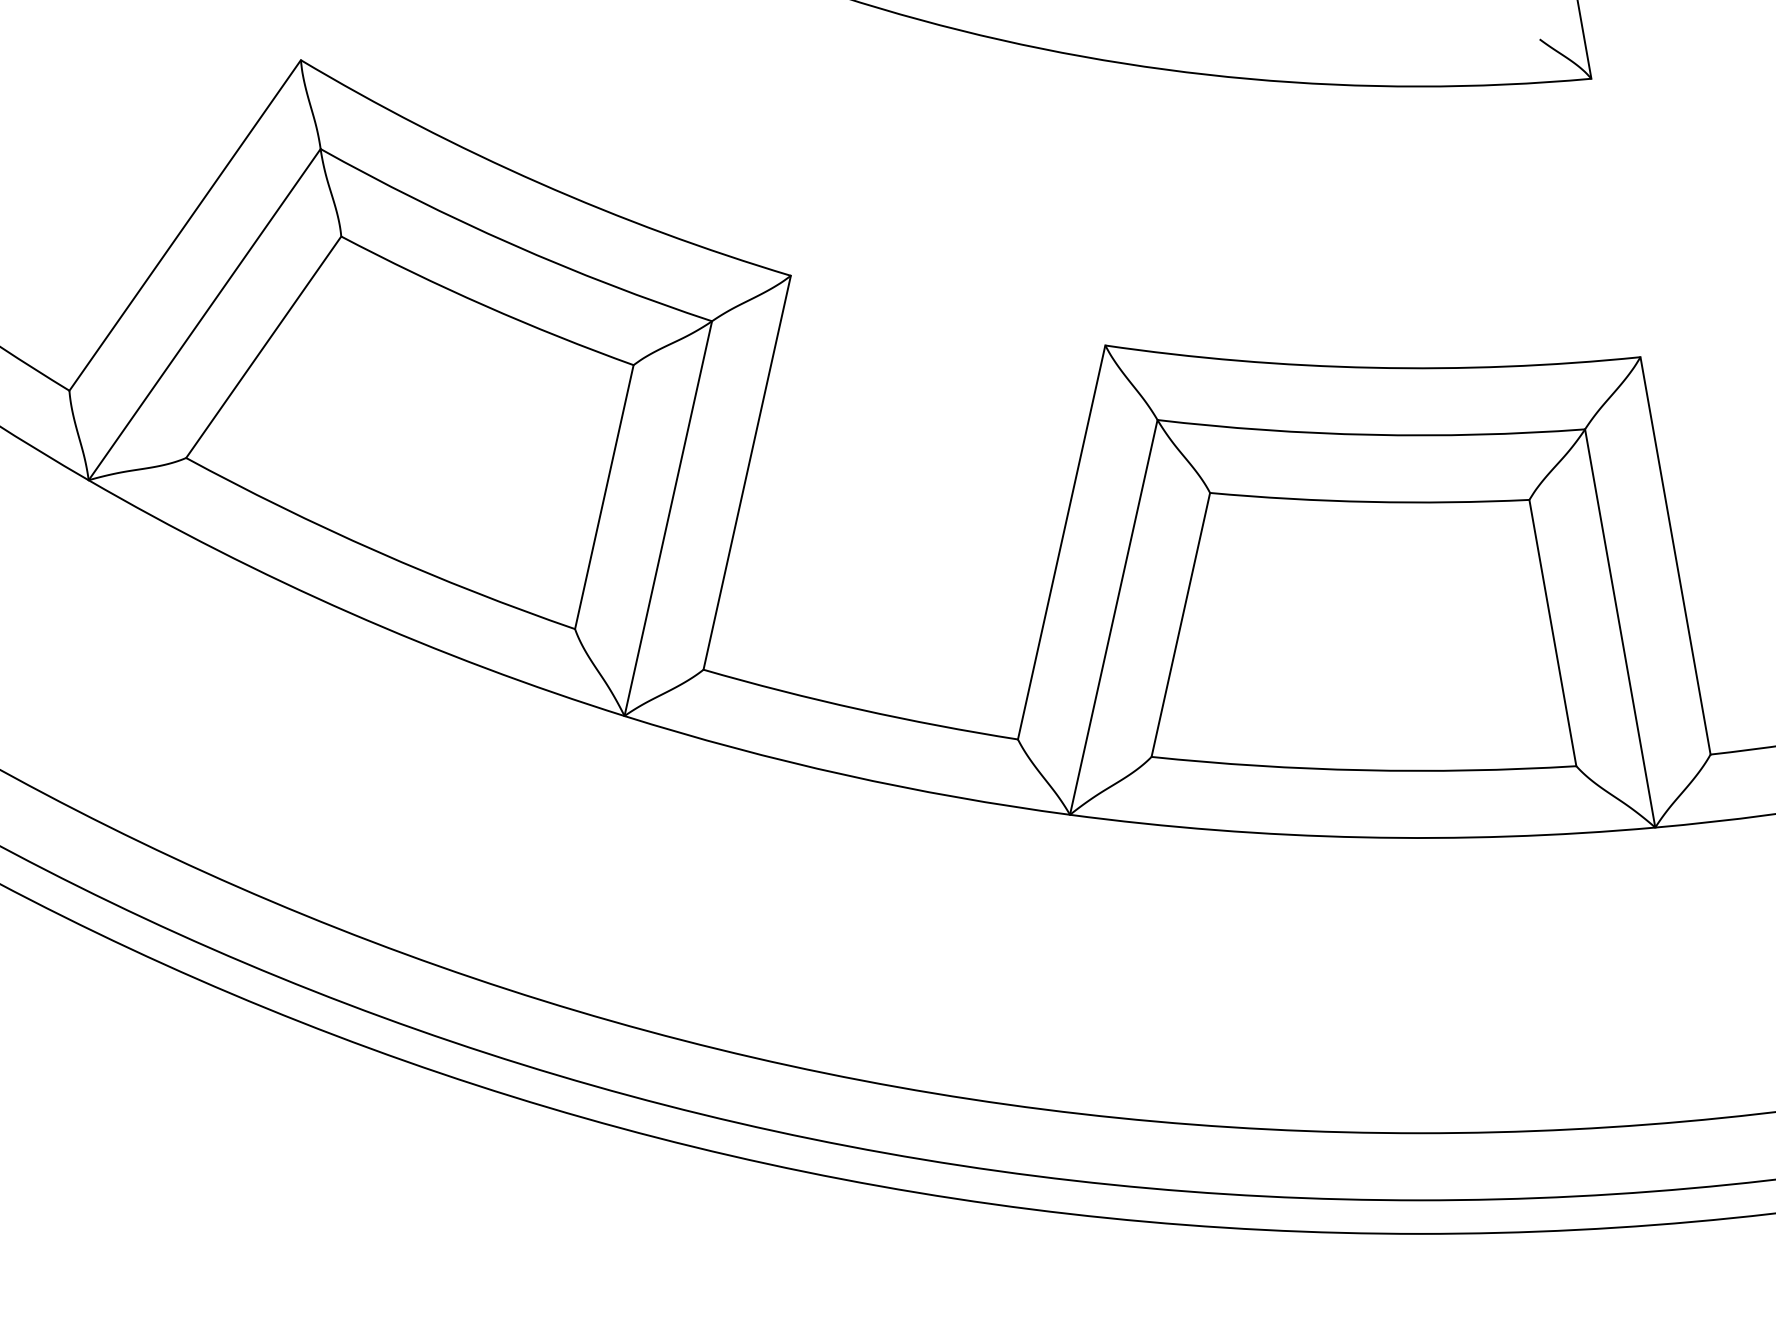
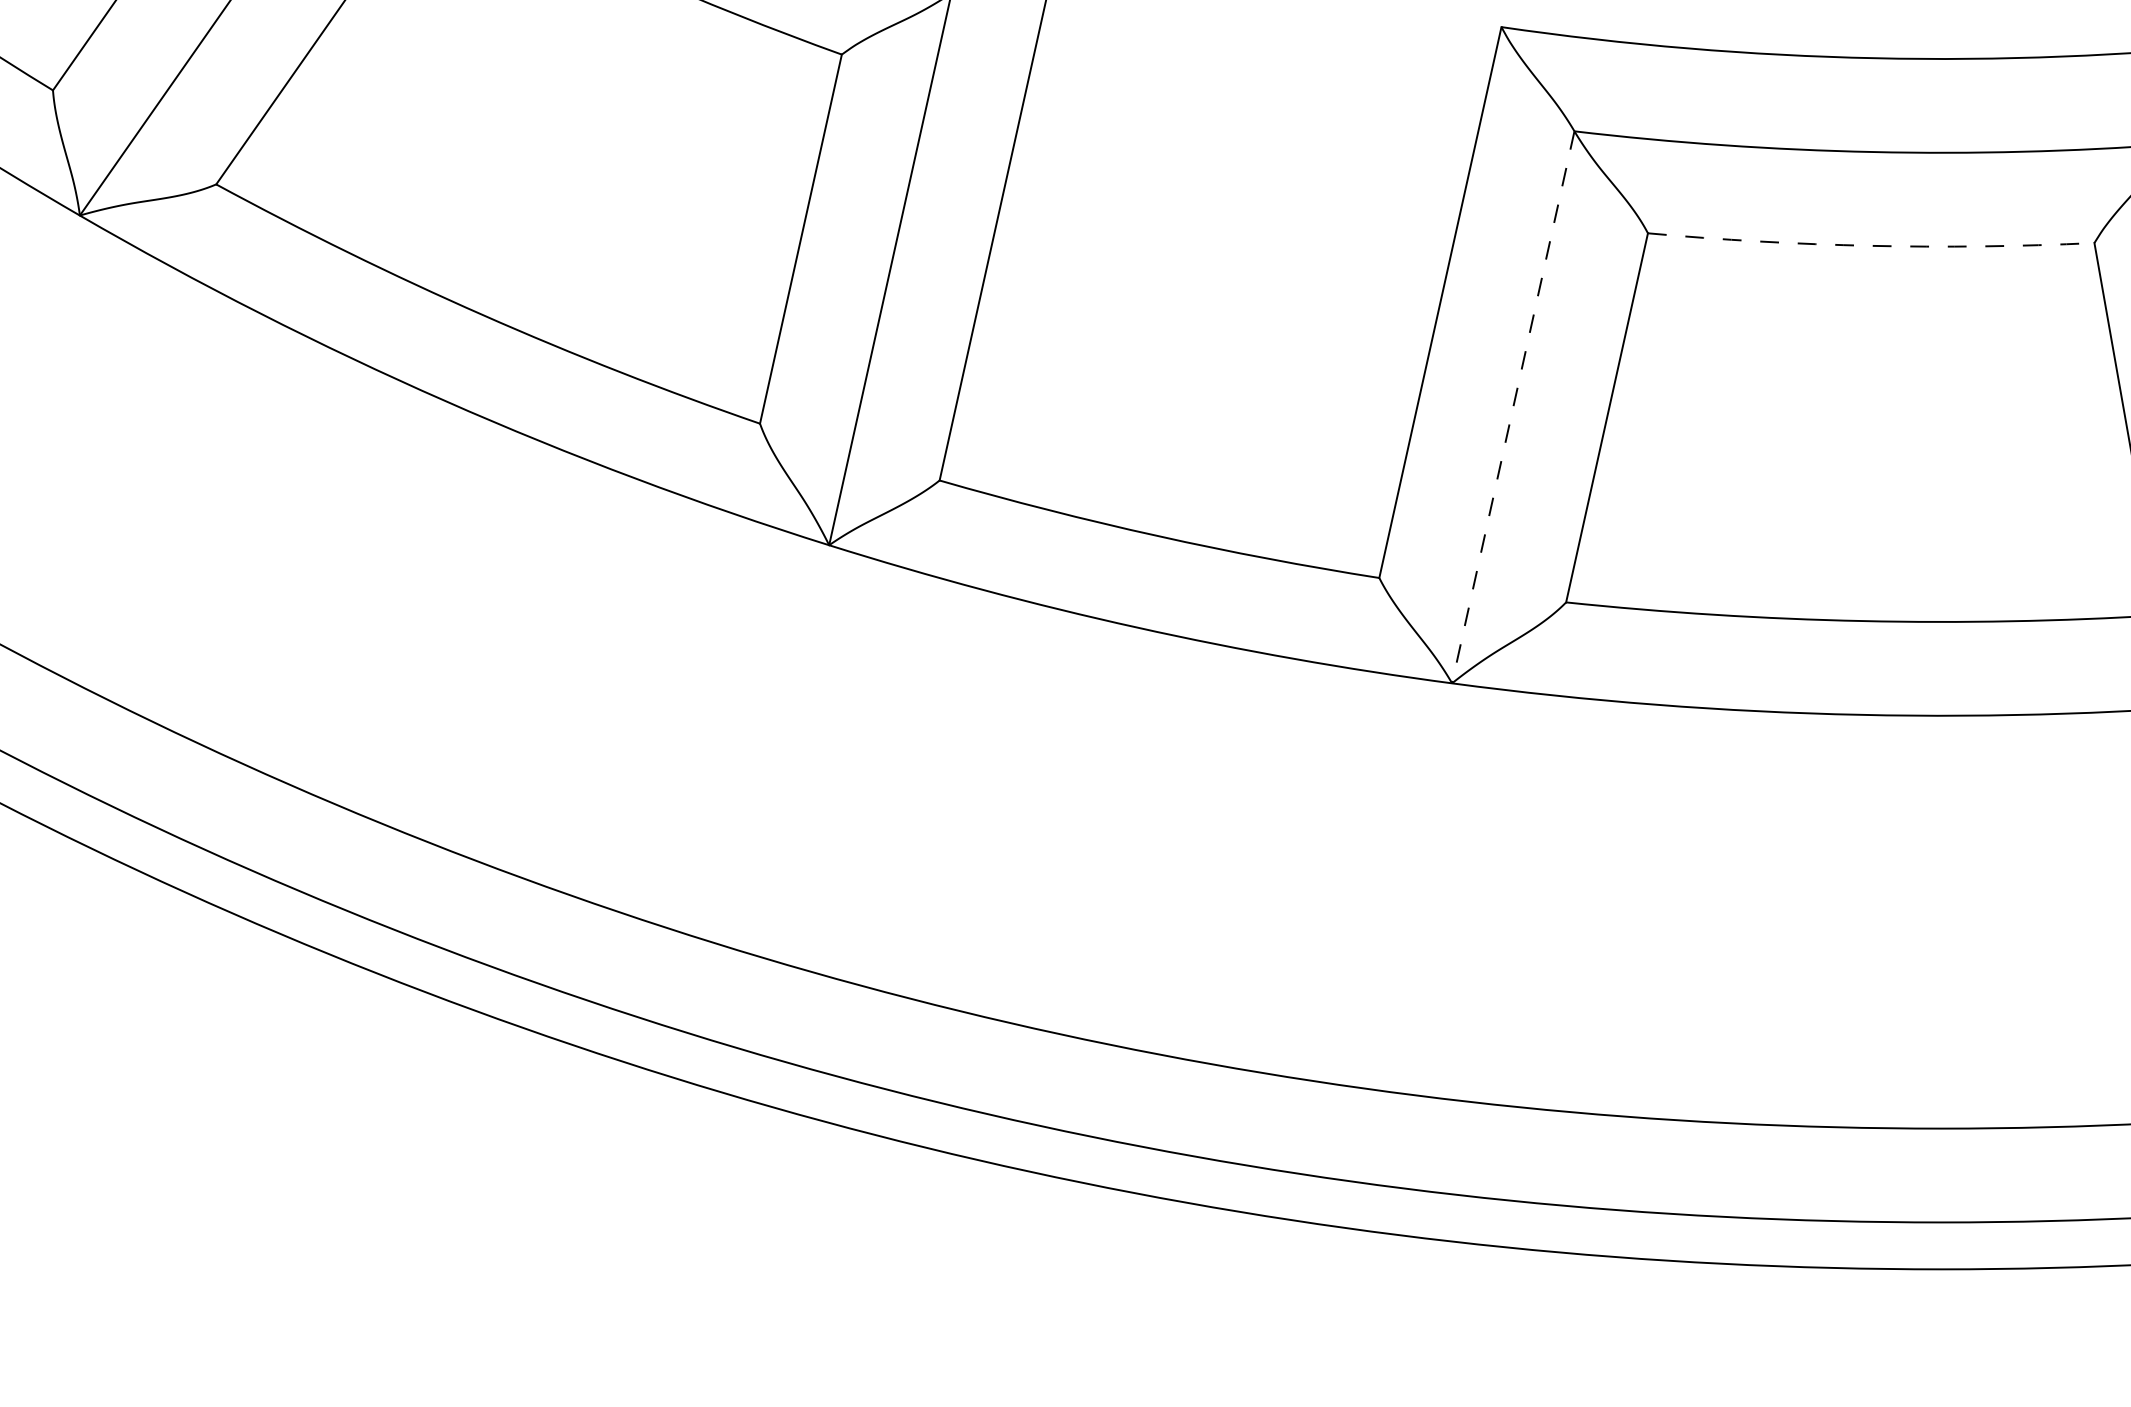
arc: (1369, 501) -> (1870, 245), solid -> dashed
line: (1113, 617) -> (1512, 407), solid -> dashed

